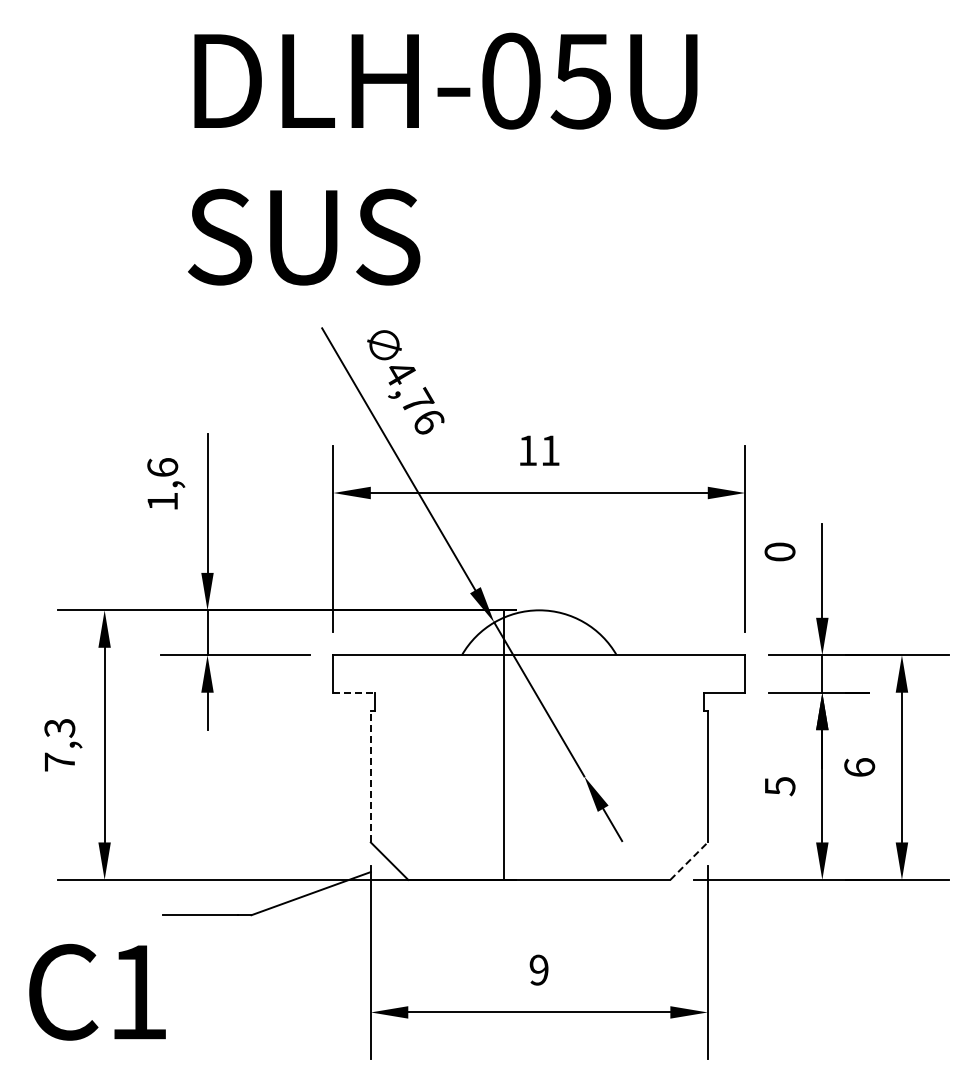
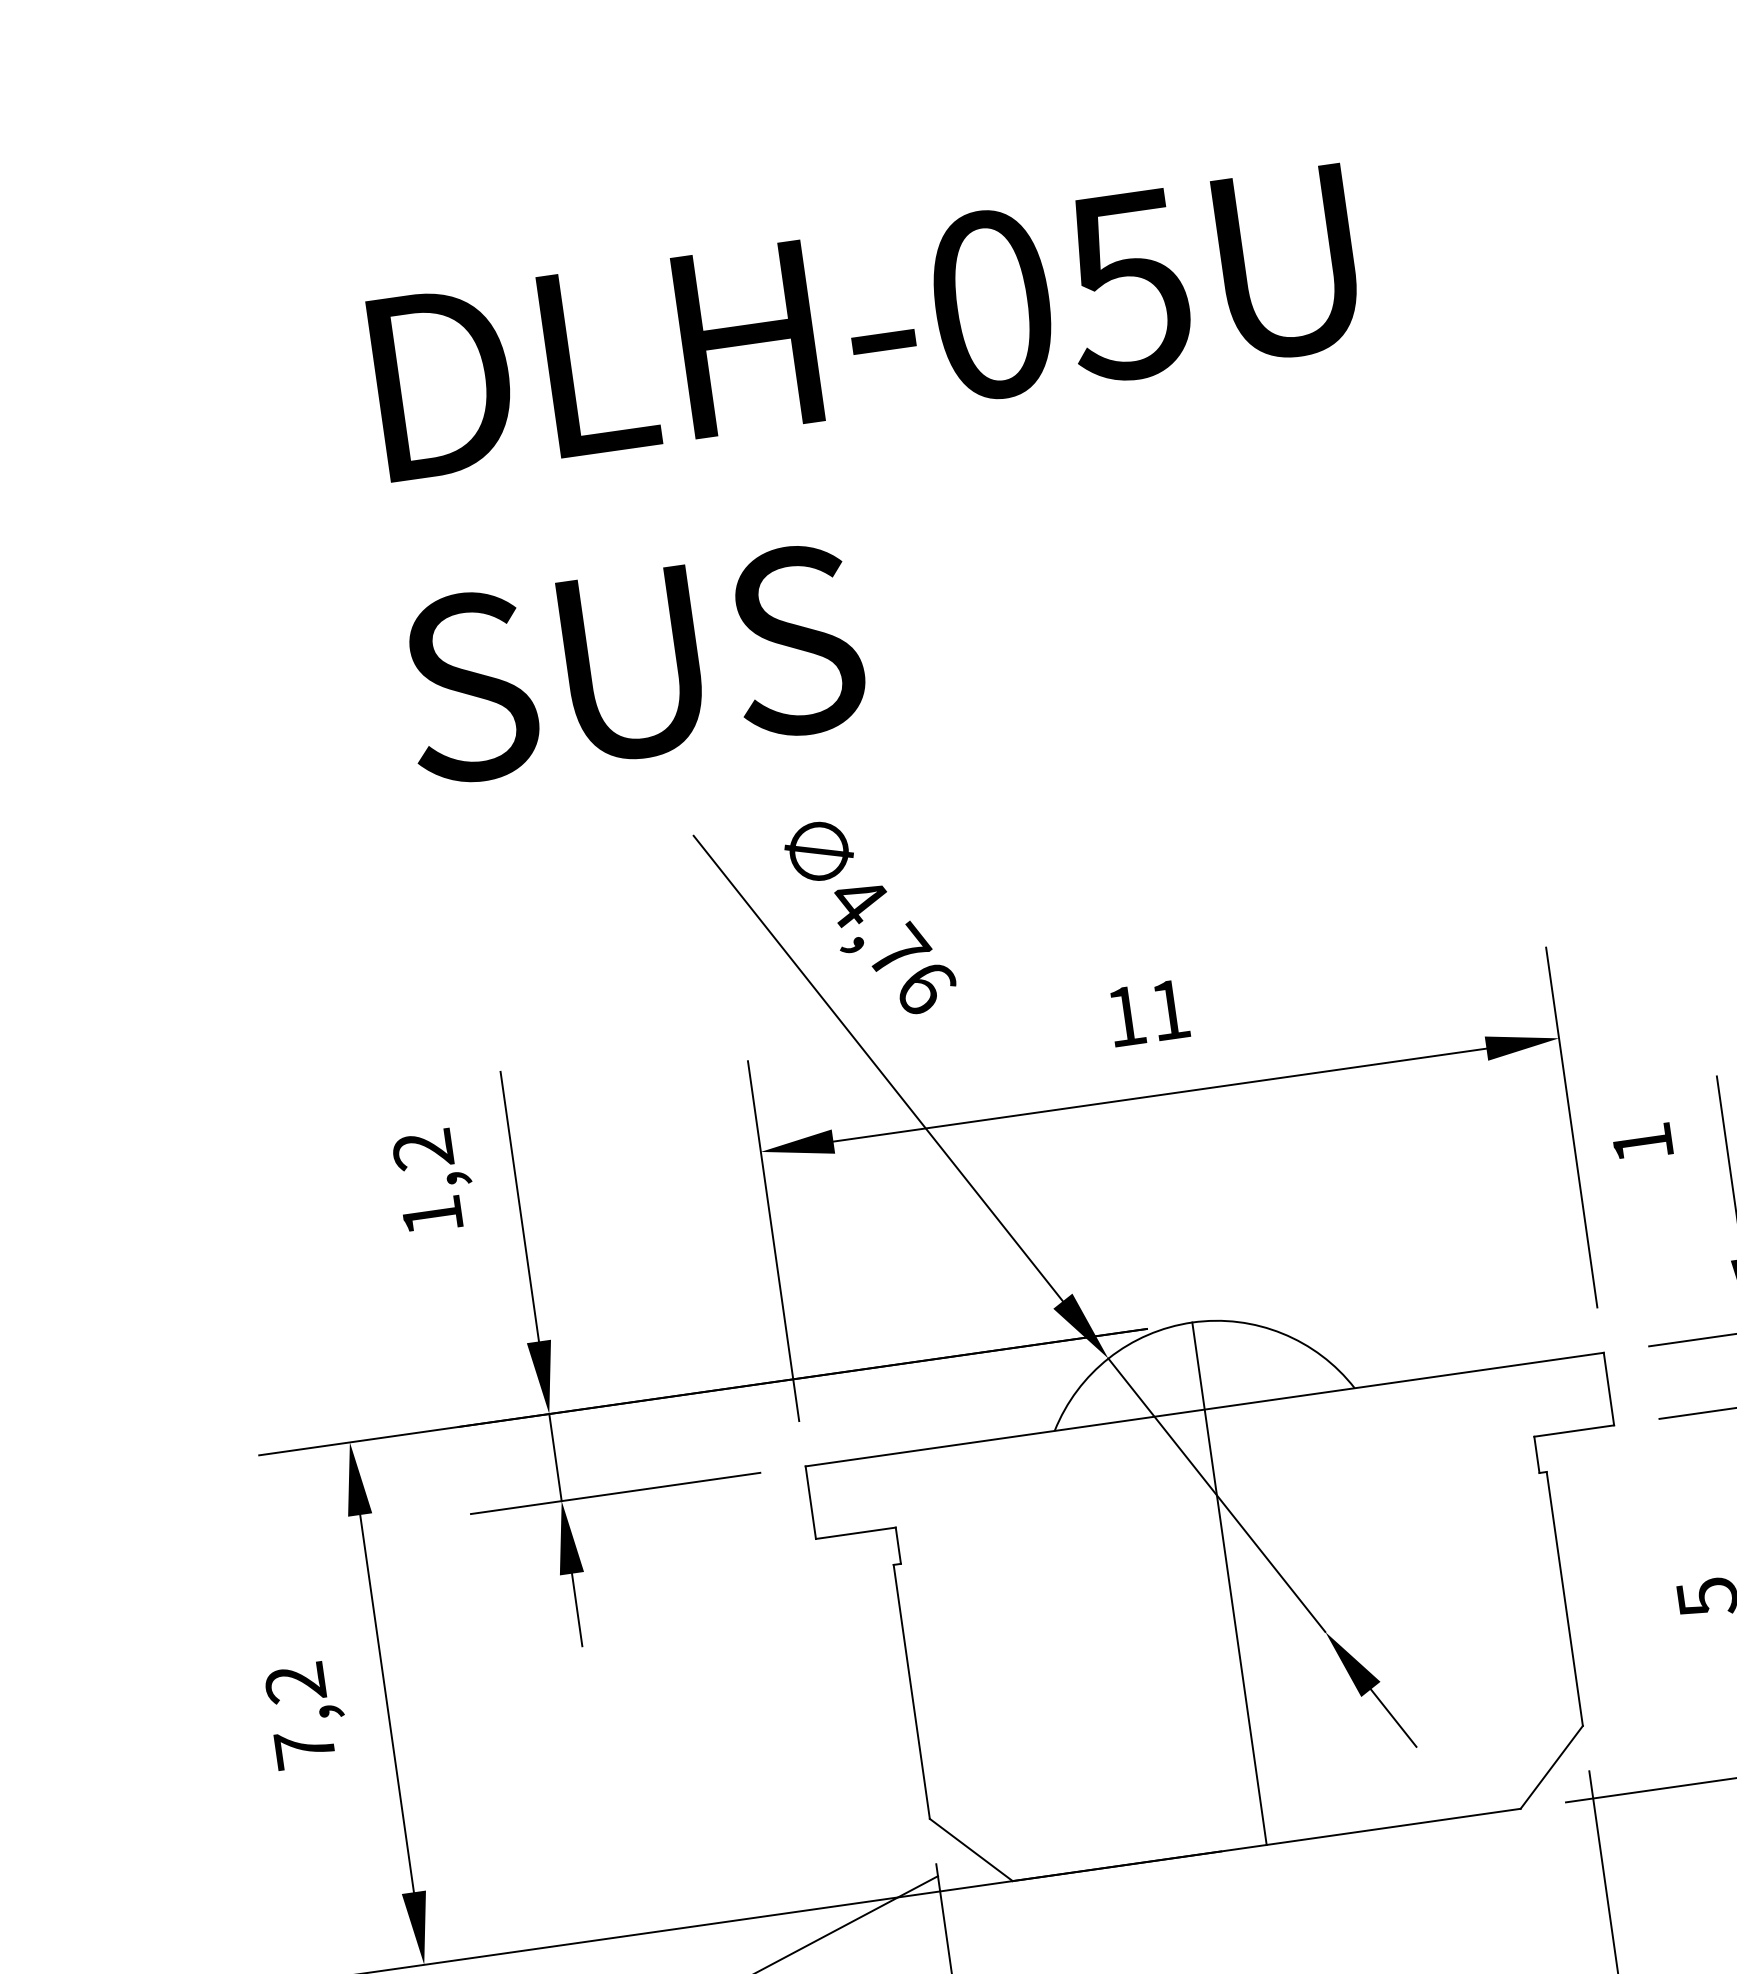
text: (162, 467) -> (422, 1149), 1,6 -> 1,2
text: (779, 551) -> (1641, 1142), 0 -> 1
line: (353, 692) -> (854, 1533), dashed -> solid
text: (60, 727) -> (296, 1681), 7,3 -> 7,2
line: (504, 744) -> (1229, 1582), moved
line: (370, 776) -> (910, 1691), dashed -> solid
line: (689, 860) -> (1552, 1765), dashed -> solid

